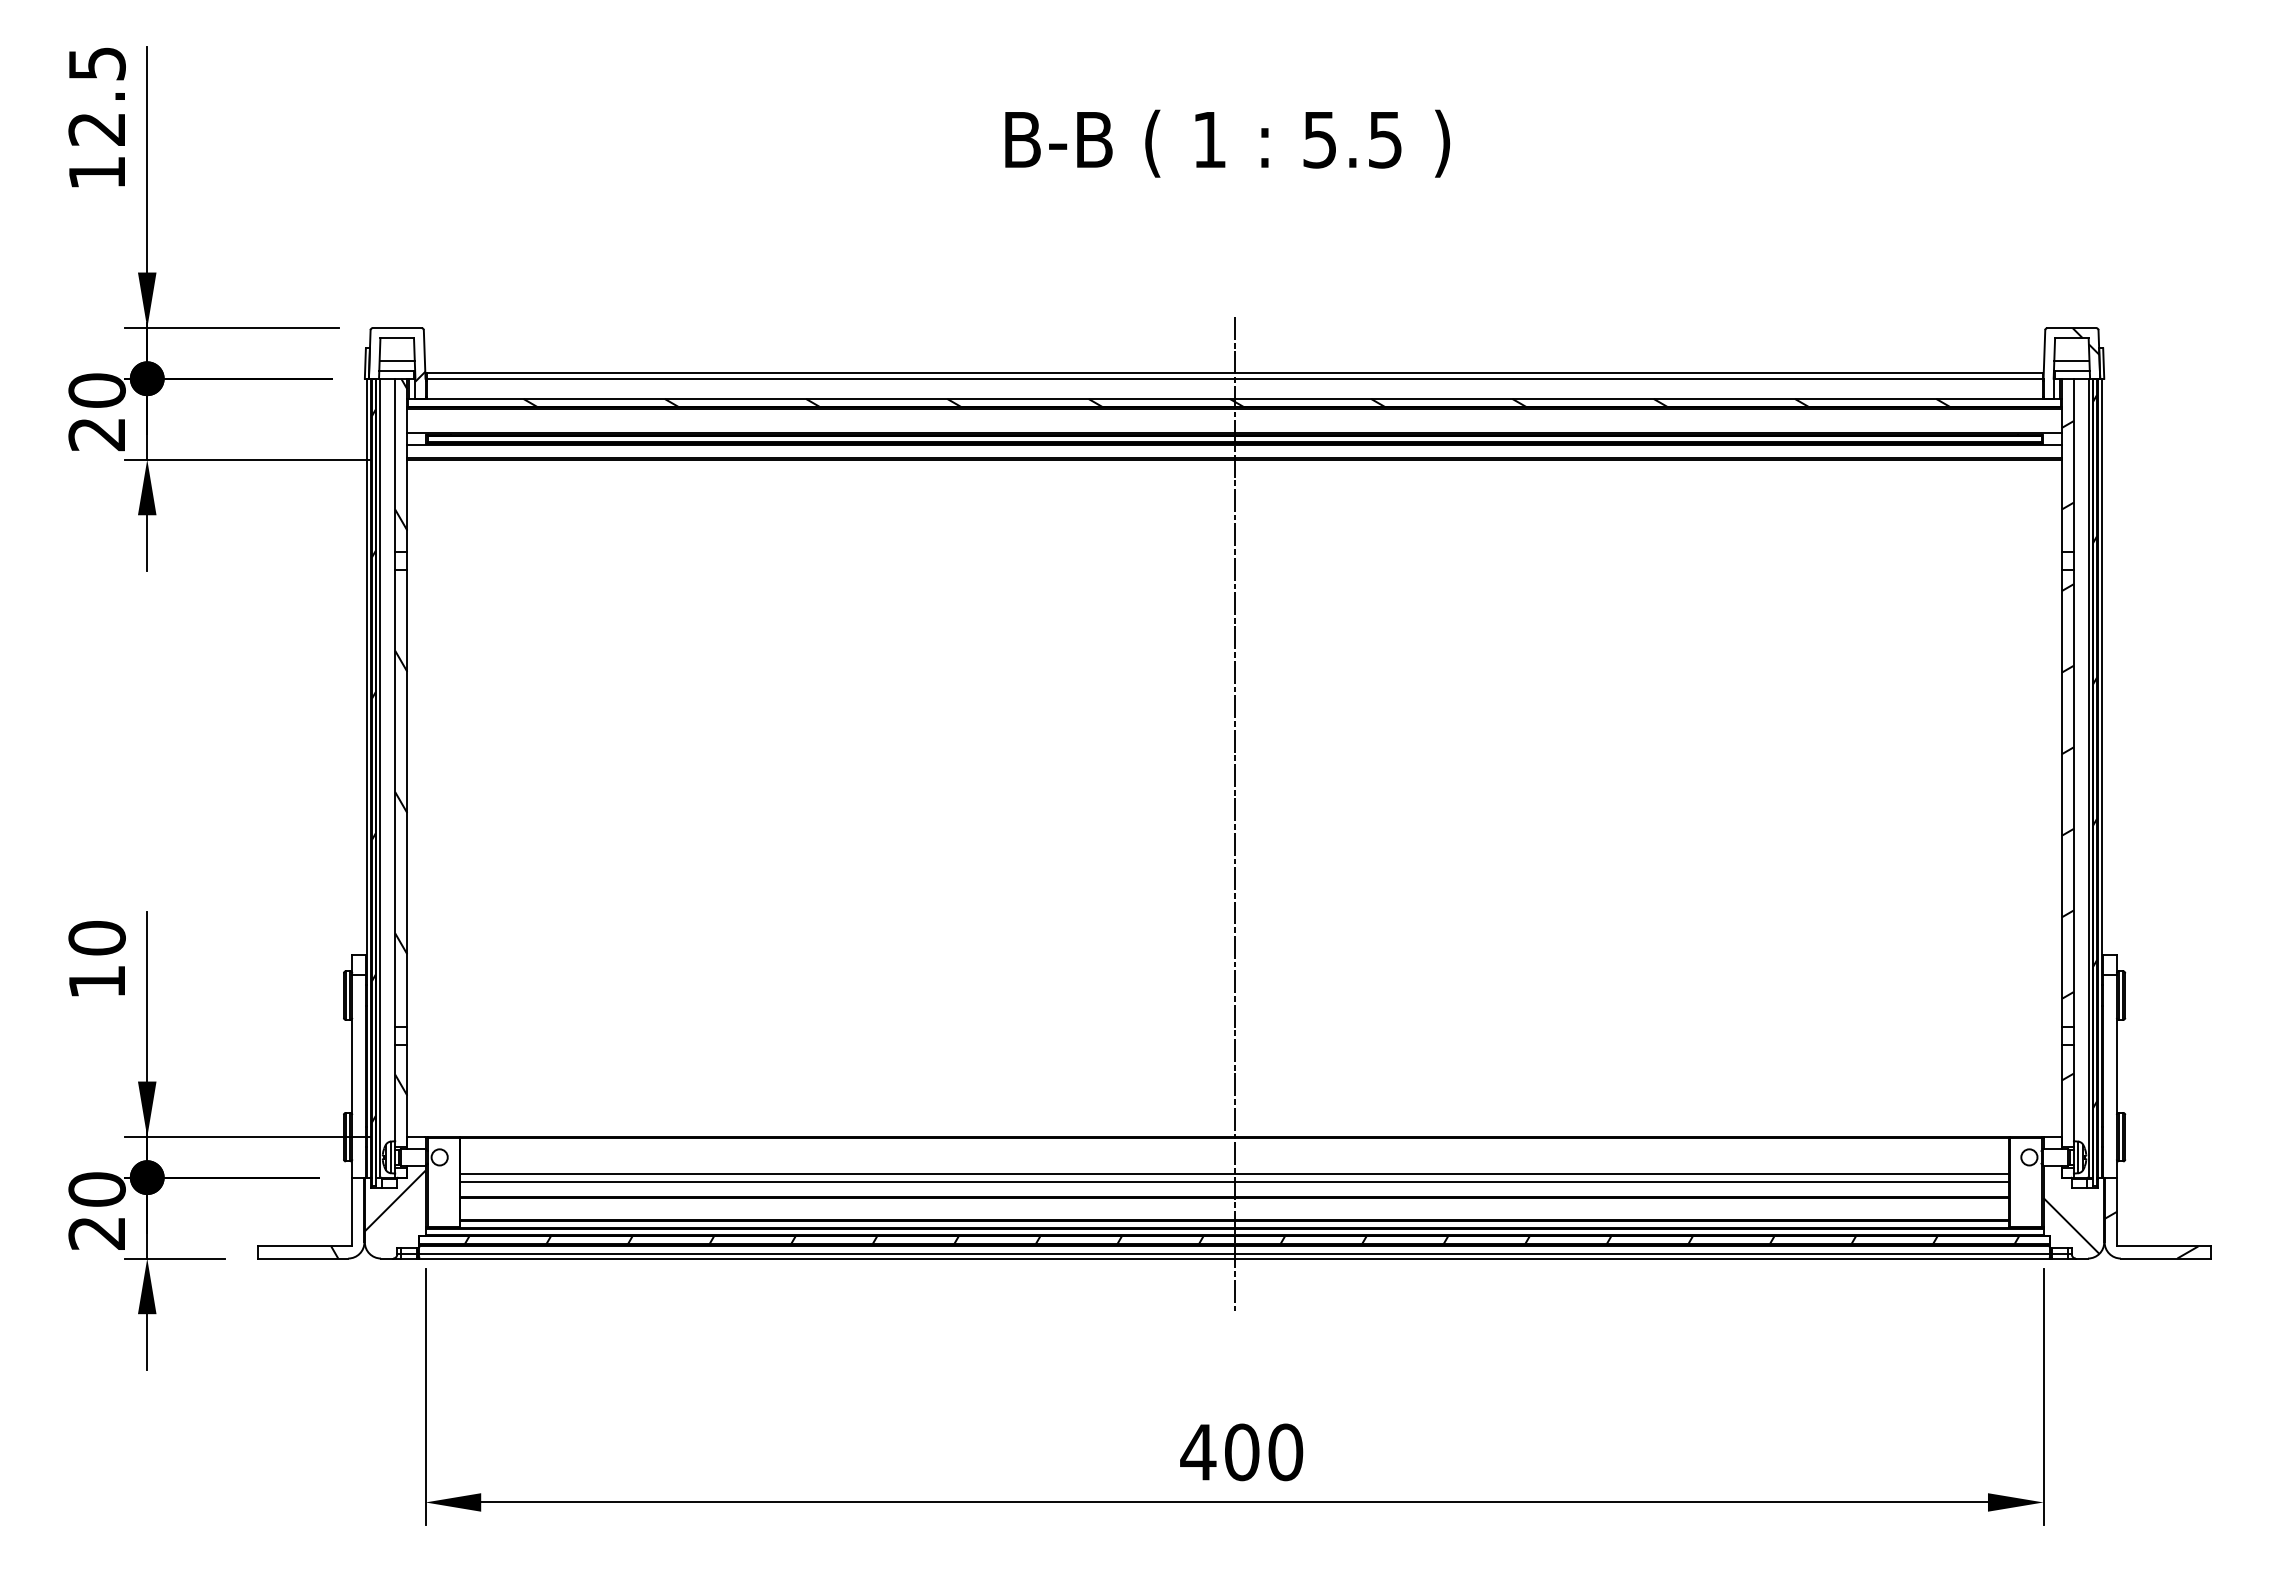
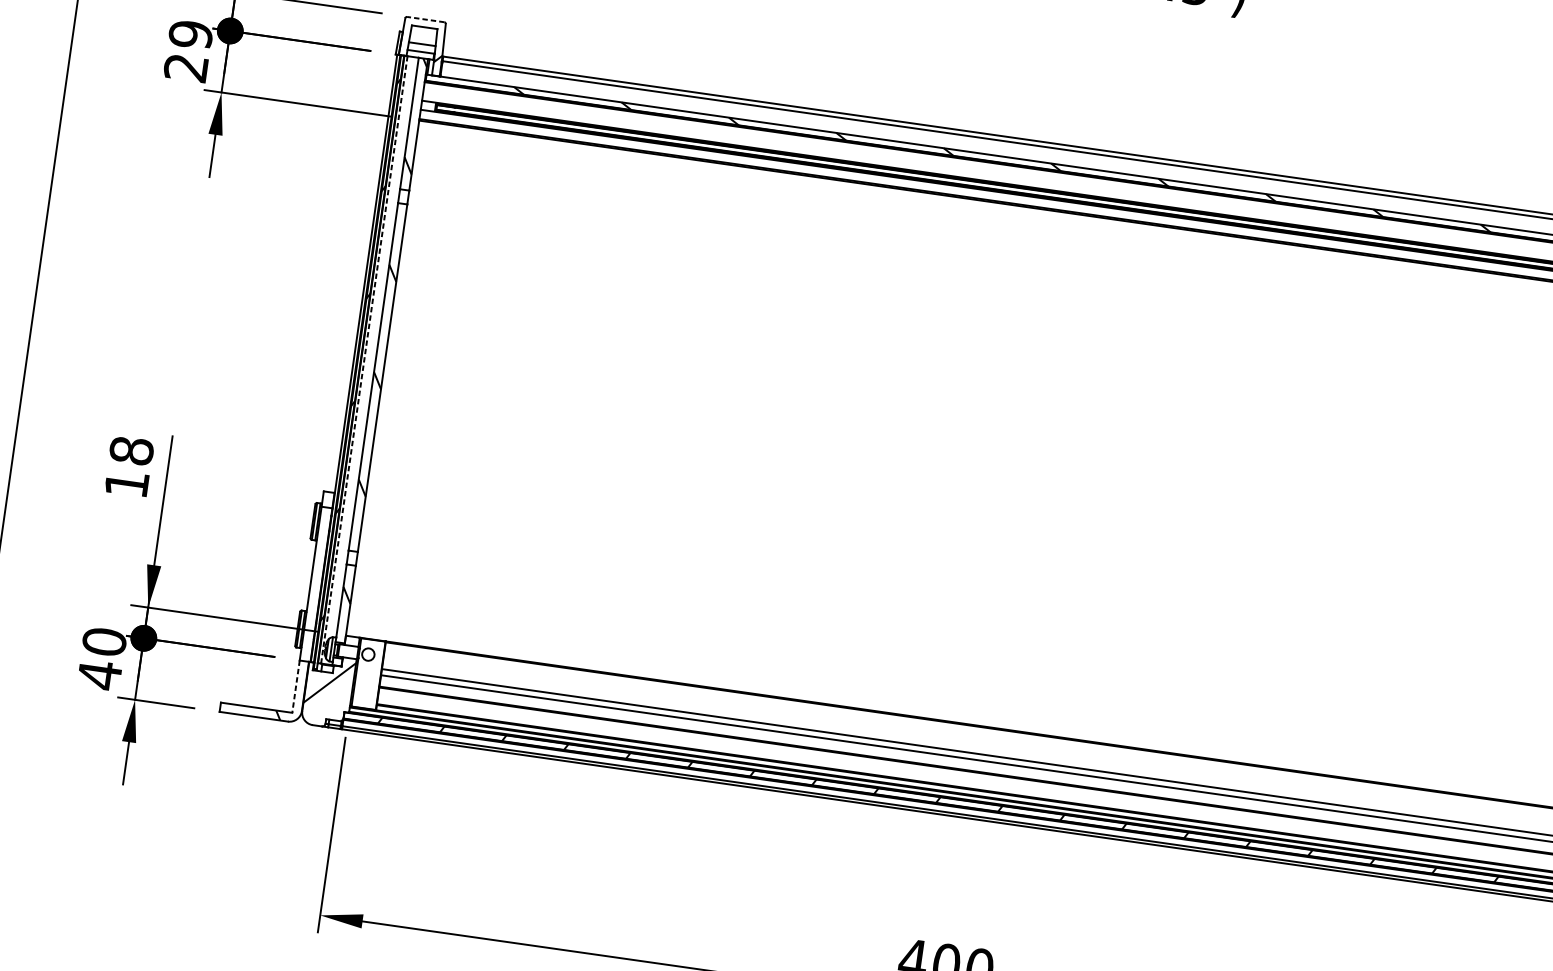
line: (397, 328) -> (425, 19), solid -> dashed
text: (96, 390) -> (190, 34), 20 -> 29
line: (380, 777) -> (364, 359), solid -> dashed
line: (1234, 815) -> (1009, 480), removed
text: (96, 938) -> (131, 451), 10 -> 18
line: (352, 1212) -> (296, 687), solid -> dashed
text: (96, 1233) -> (99, 675), 20 -> 40

